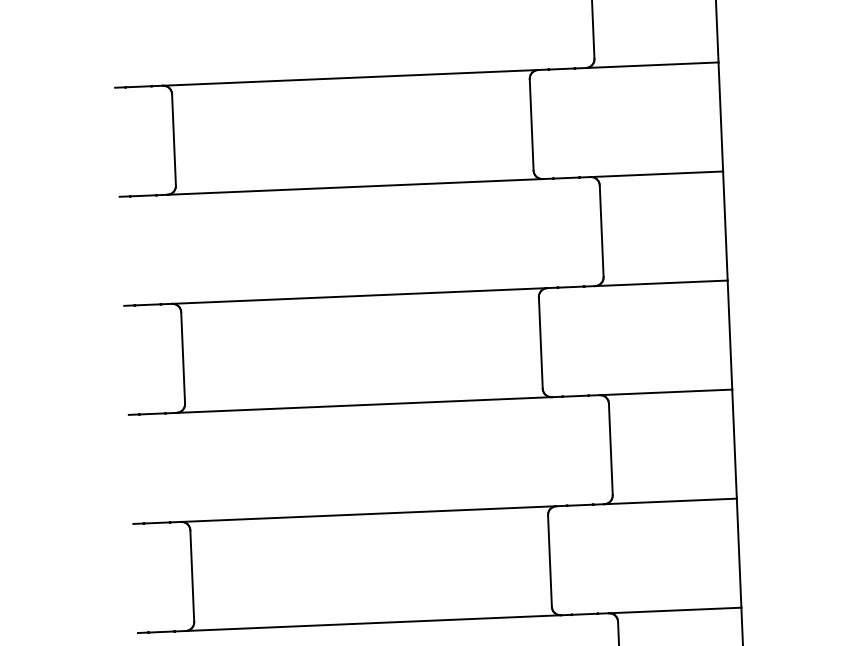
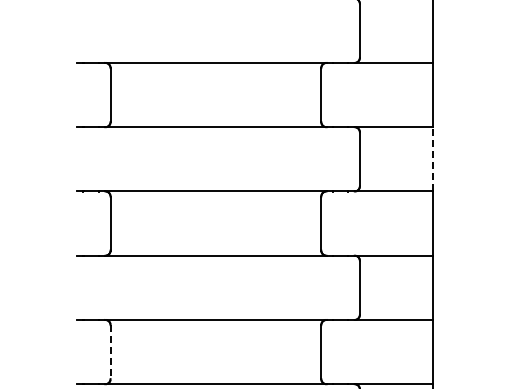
line: (724, 224) -> (432, 158), solid -> dashed
line: (192, 576) -> (110, 352), solid -> dashed

